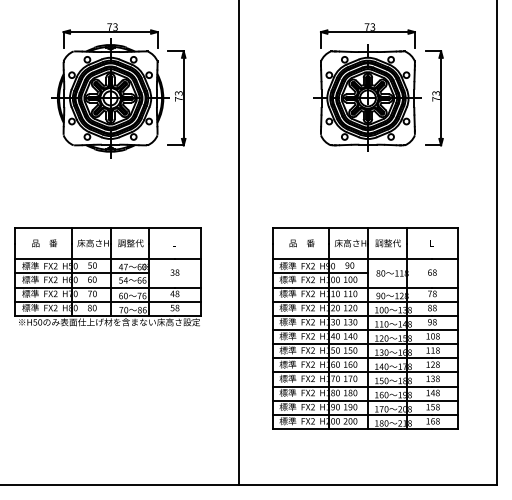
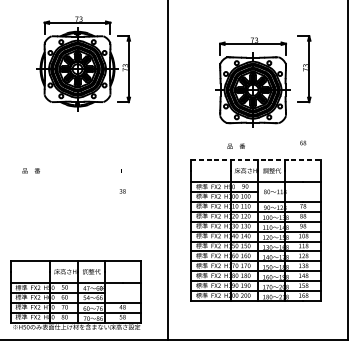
part: (367, 87) -> (252, 82), moved
line: (365, 228) -> (256, 160), solid -> dashed
text: (301, 243) -> (235, 146), moved
text: (432, 272) -> (303, 142), moved
part: (107, 276) -> (75, 295), moved

